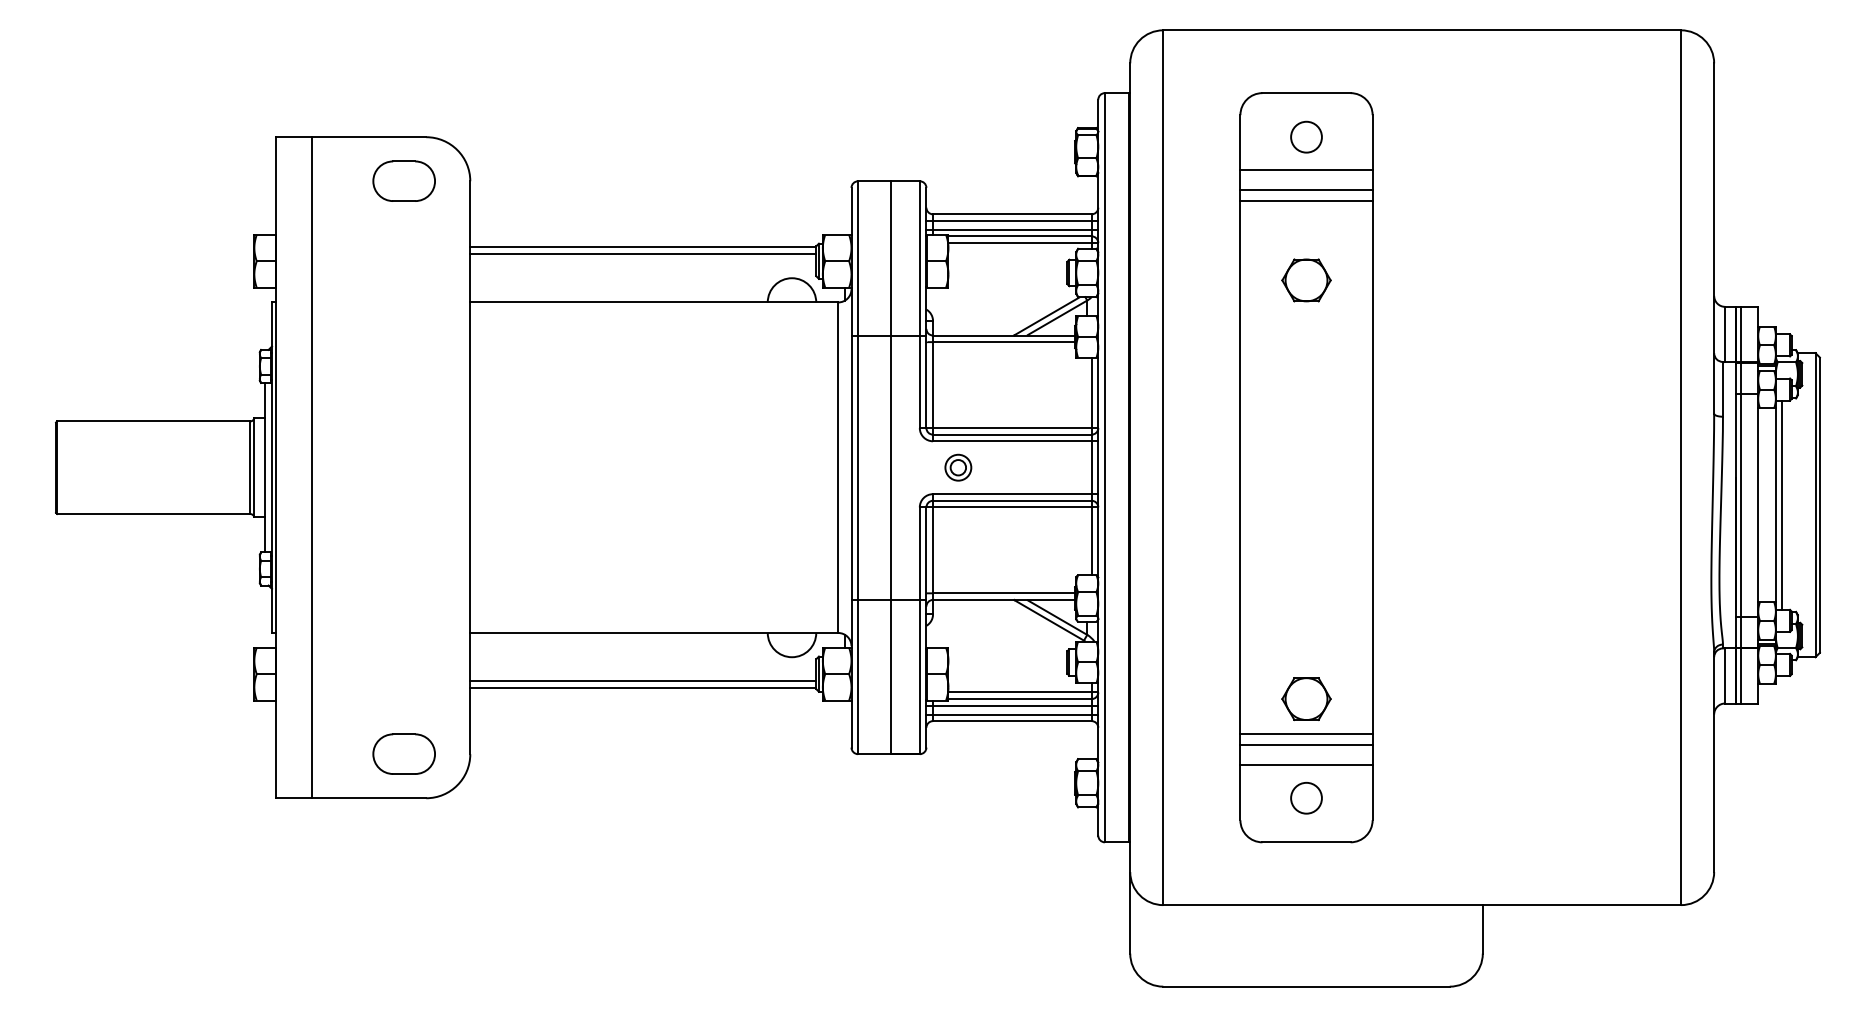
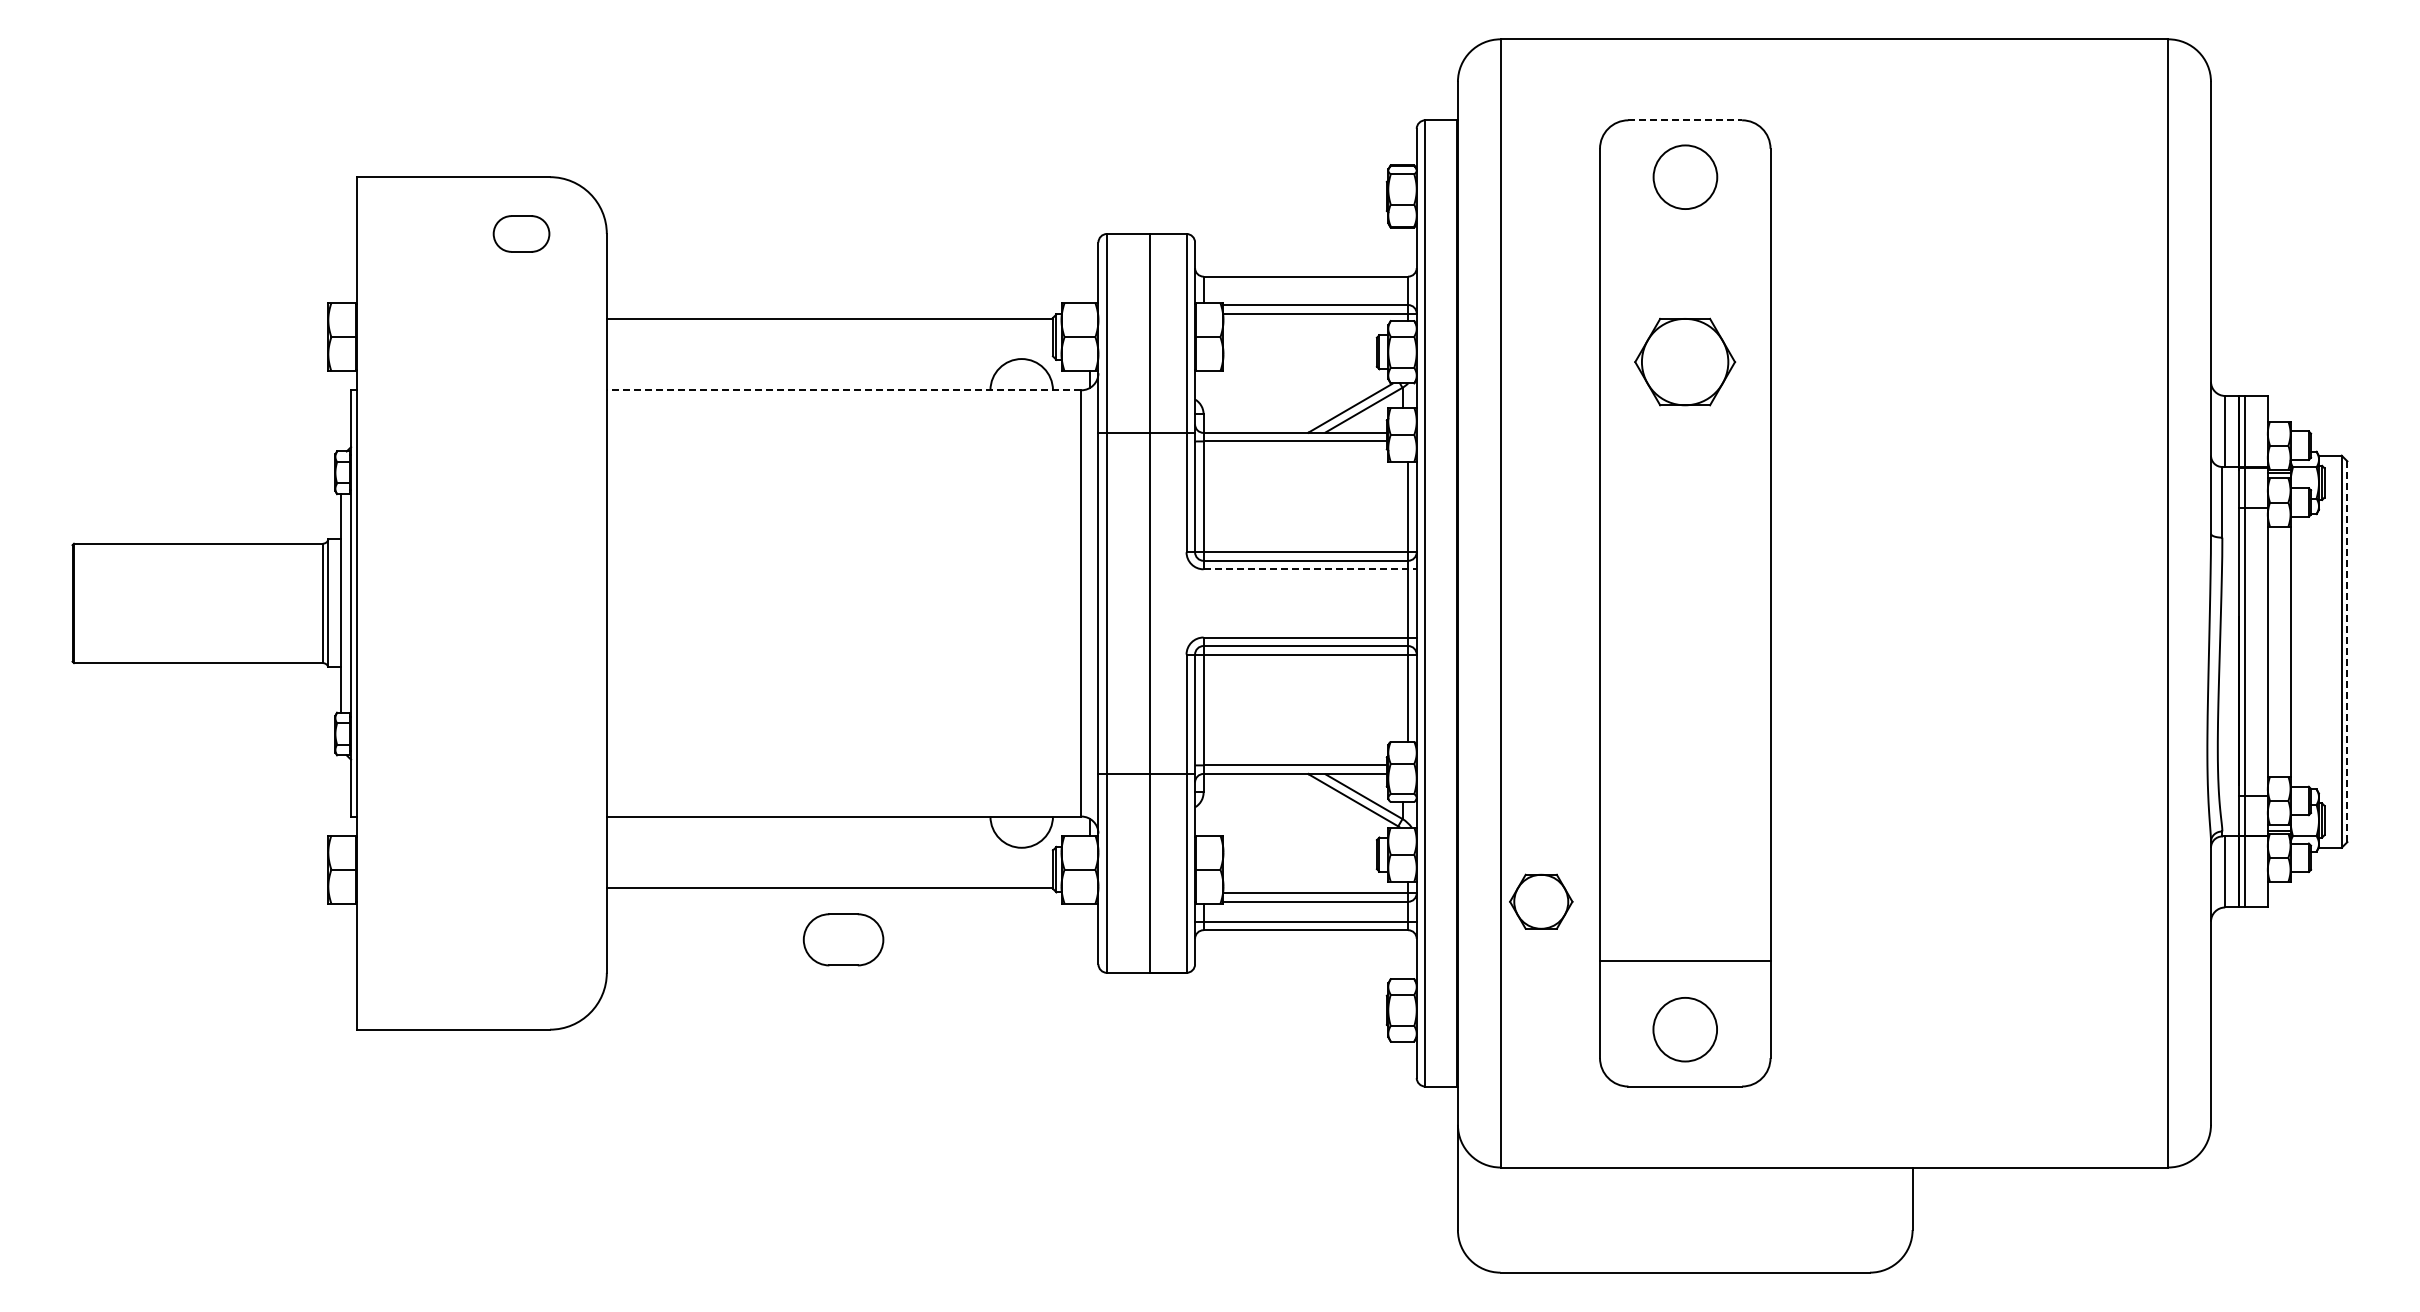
line: (1306, 93) -> (1685, 120), solid -> dashed
circle: (1305, 136) -> (1684, 176), size x1.6
line: (1306, 170) -> (1685, 219), removed
part: (404, 180) -> (521, 233), size x0.7
line: (1306, 190) -> (1685, 245), removed
line: (1306, 201) -> (1685, 259), removed
line: (1012, 221) -> (1305, 285), removed
line: (1012, 229) -> (1305, 296), removed
line: (642, 253) -> (829, 327), removed
part: (1306, 280) -> (1685, 361), size x1.6
line: (653, 302) -> (843, 390), solid -> dashed
line: (1015, 441) -> (1310, 569), solid -> dashed
line: (311, 467) -> (402, 603), removed
part: (957, 467) -> (1235, 602), removed
line: (1782, 505) -> (2299, 651), removed
line: (1820, 505) -> (2347, 652), solid -> dashed
line: (642, 681) -> (829, 879), removed
part: (1306, 698) -> (1541, 901), moved
line: (1012, 705) -> (1305, 910), removed
line: (1306, 734) -> (1685, 947), removed
part: (404, 753) -> (843, 939), moved
line: (1306, 765) -> (1685, 987), removed
circle: (1306, 798) -> (1685, 1029), size x1.6

